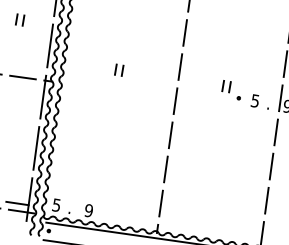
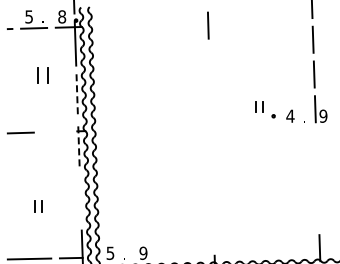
part: (20, 20) -> (43, 75), size x1.4
line: (184, 32) -> (208, 60), removed
line: (50, 46) -> (77, 96), solid -> dashed
line: (179, 67) -> (209, 95), removed
part: (119, 70) -> (150, 108), removed
line: (22, 77) -> (55, 131), removed
line: (43, 97) -> (79, 148), solid -> dashed
line: (174, 100) -> (210, 129), removed
text: (255, 100) -> (290, 115), 5 -> 4
line: (276, 131) -> (316, 143), removed
line: (170, 135) -> (211, 164), removed
line: (36, 147) -> (80, 199), removed
line: (271, 166) -> (317, 178), removed
line: (165, 169) -> (212, 199), removed
line: (266, 200) -> (318, 213), removed
line: (160, 203) -> (213, 234), removed

